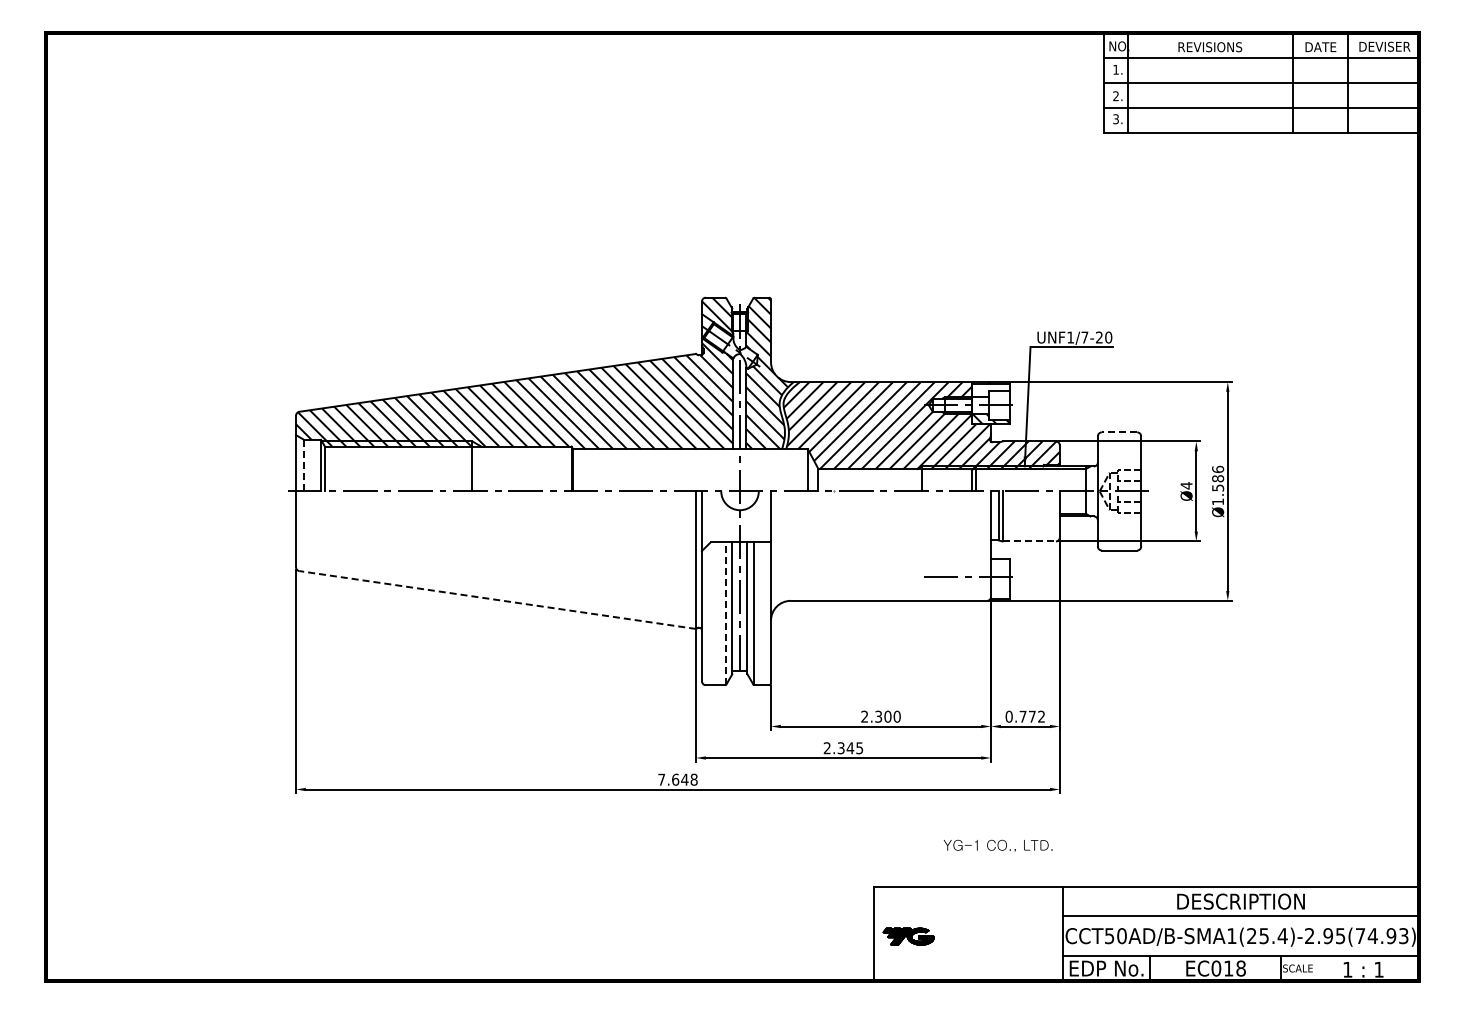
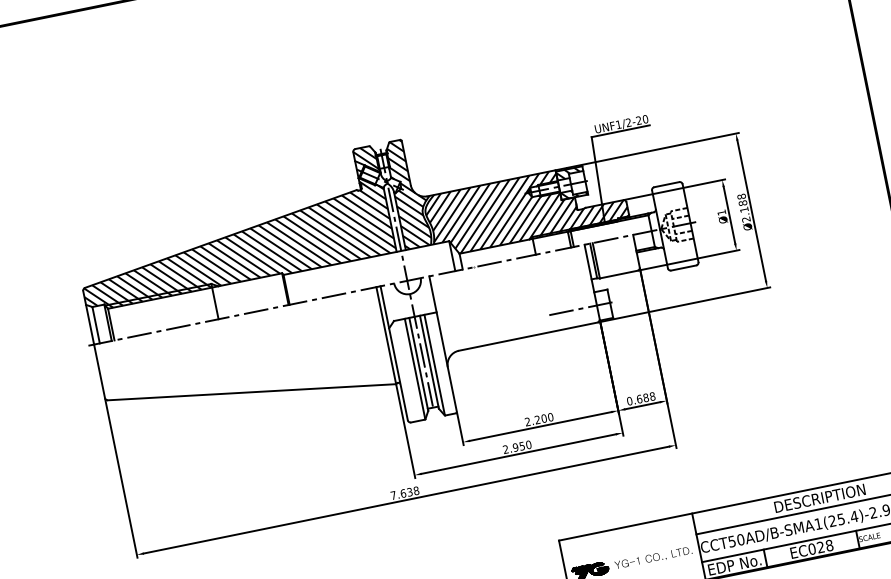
text: (1084, 337) -> (628, 122), UNF1/7-20 -> UNF1/2-20
hatch: (988, 390) -> (568, 173), added
line: (1119, 432) -> (666, 184), dashed -> solid
line: (304, 465) -> (96, 325), dashed -> solid
text: (1186, 485) -> (721, 212), Ø4 -> Ø1
text: (1218, 485) -> (744, 207), Ø1.586 -> Ø2.188
line: (1029, 541) -> (618, 274), dashed -> solid
line: (497, 599) -> (251, 391), dashed -> solid
line: (725, 613) -> (414, 369), dashed -> solid
text: (878, 716) -> (537, 419), 2.300 -> 2.200
text: (1032, 716) -> (646, 397), 0.772 -> 0.688
text: (850, 748) -> (522, 446), 2.345 -> 2.950
text: (684, 779) -> (409, 492), 7.648 -> 7.638
text: (997, 845) -> (653, 557), moved
text: (1228, 968) -> (820, 547), EC018 -> EC028

